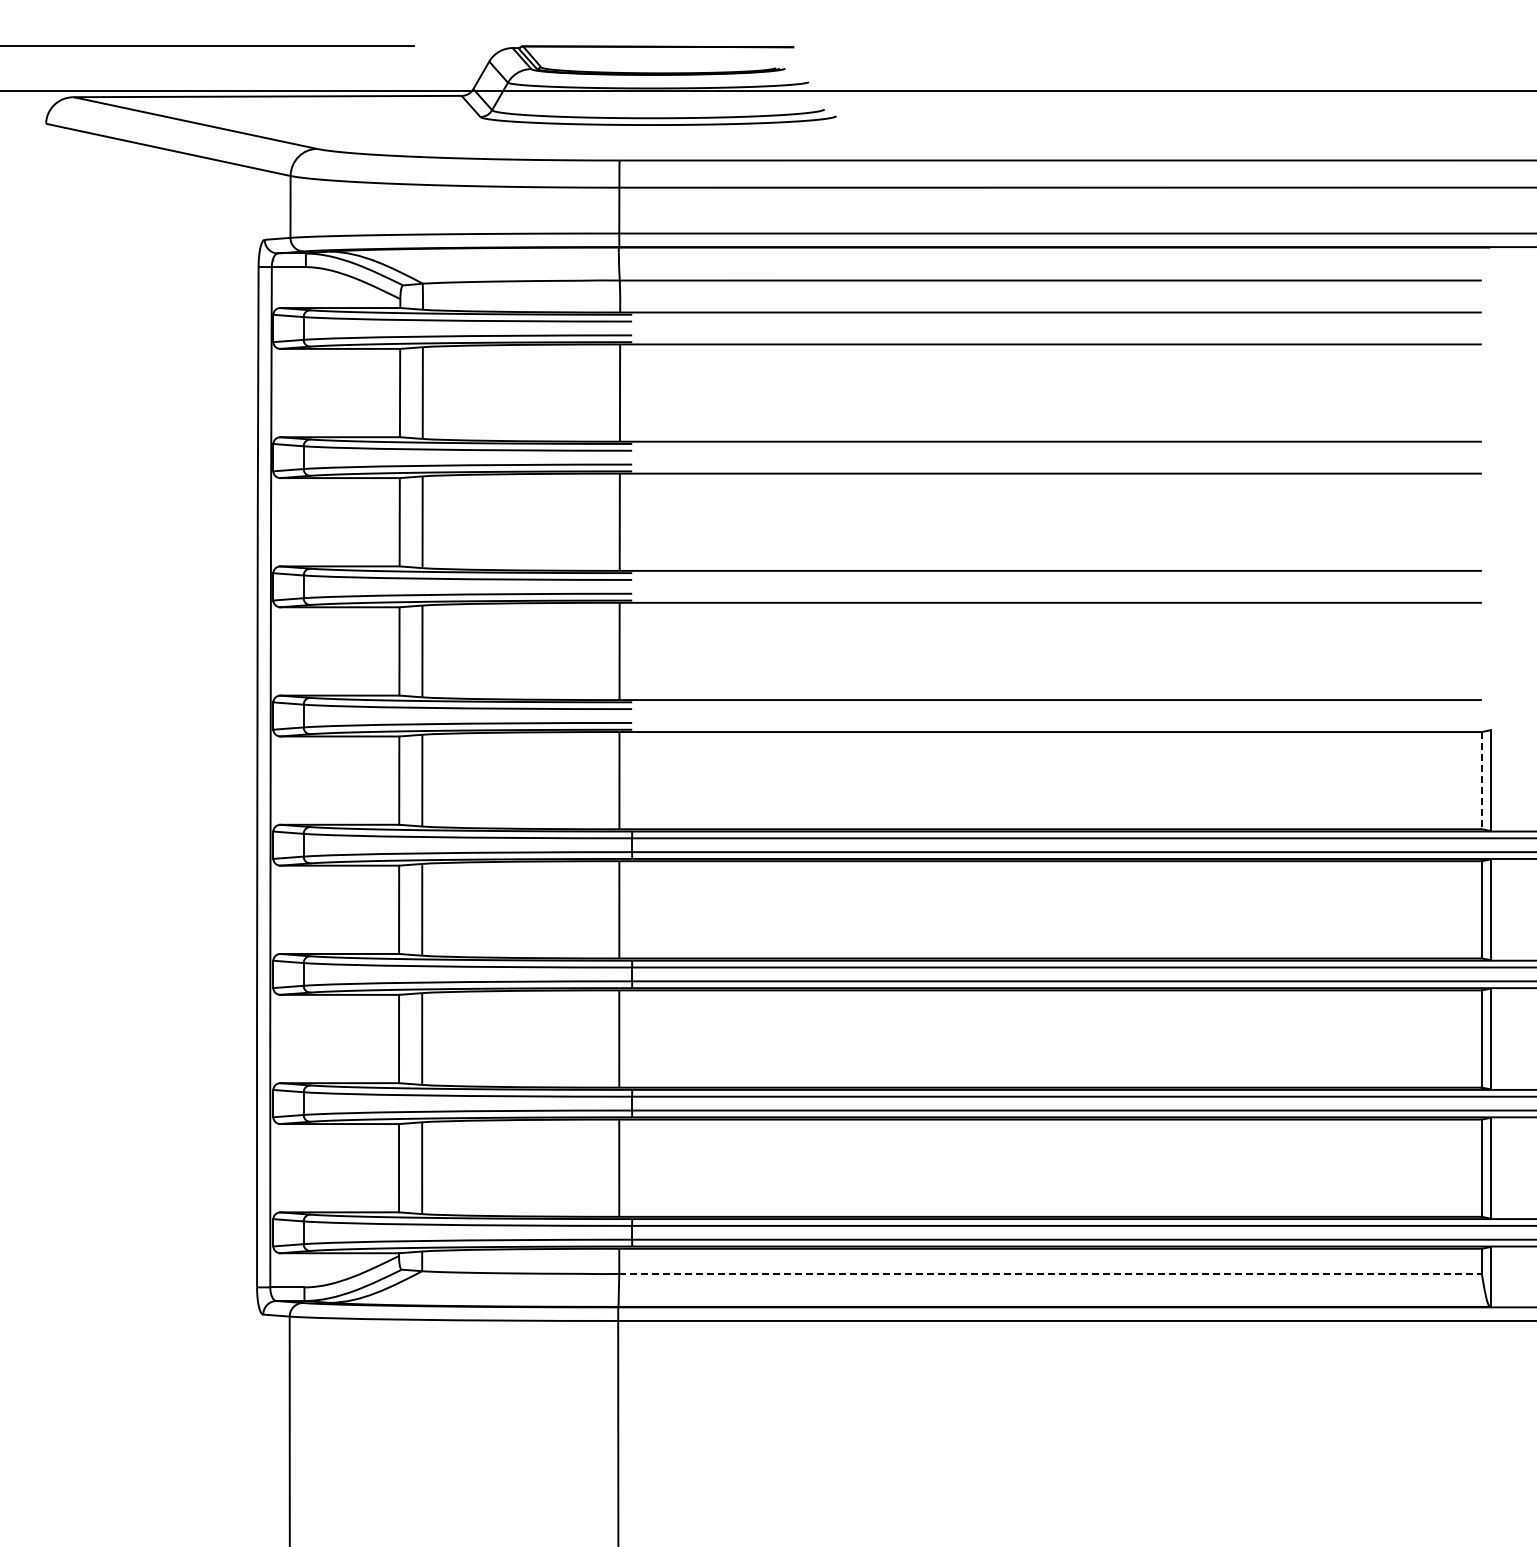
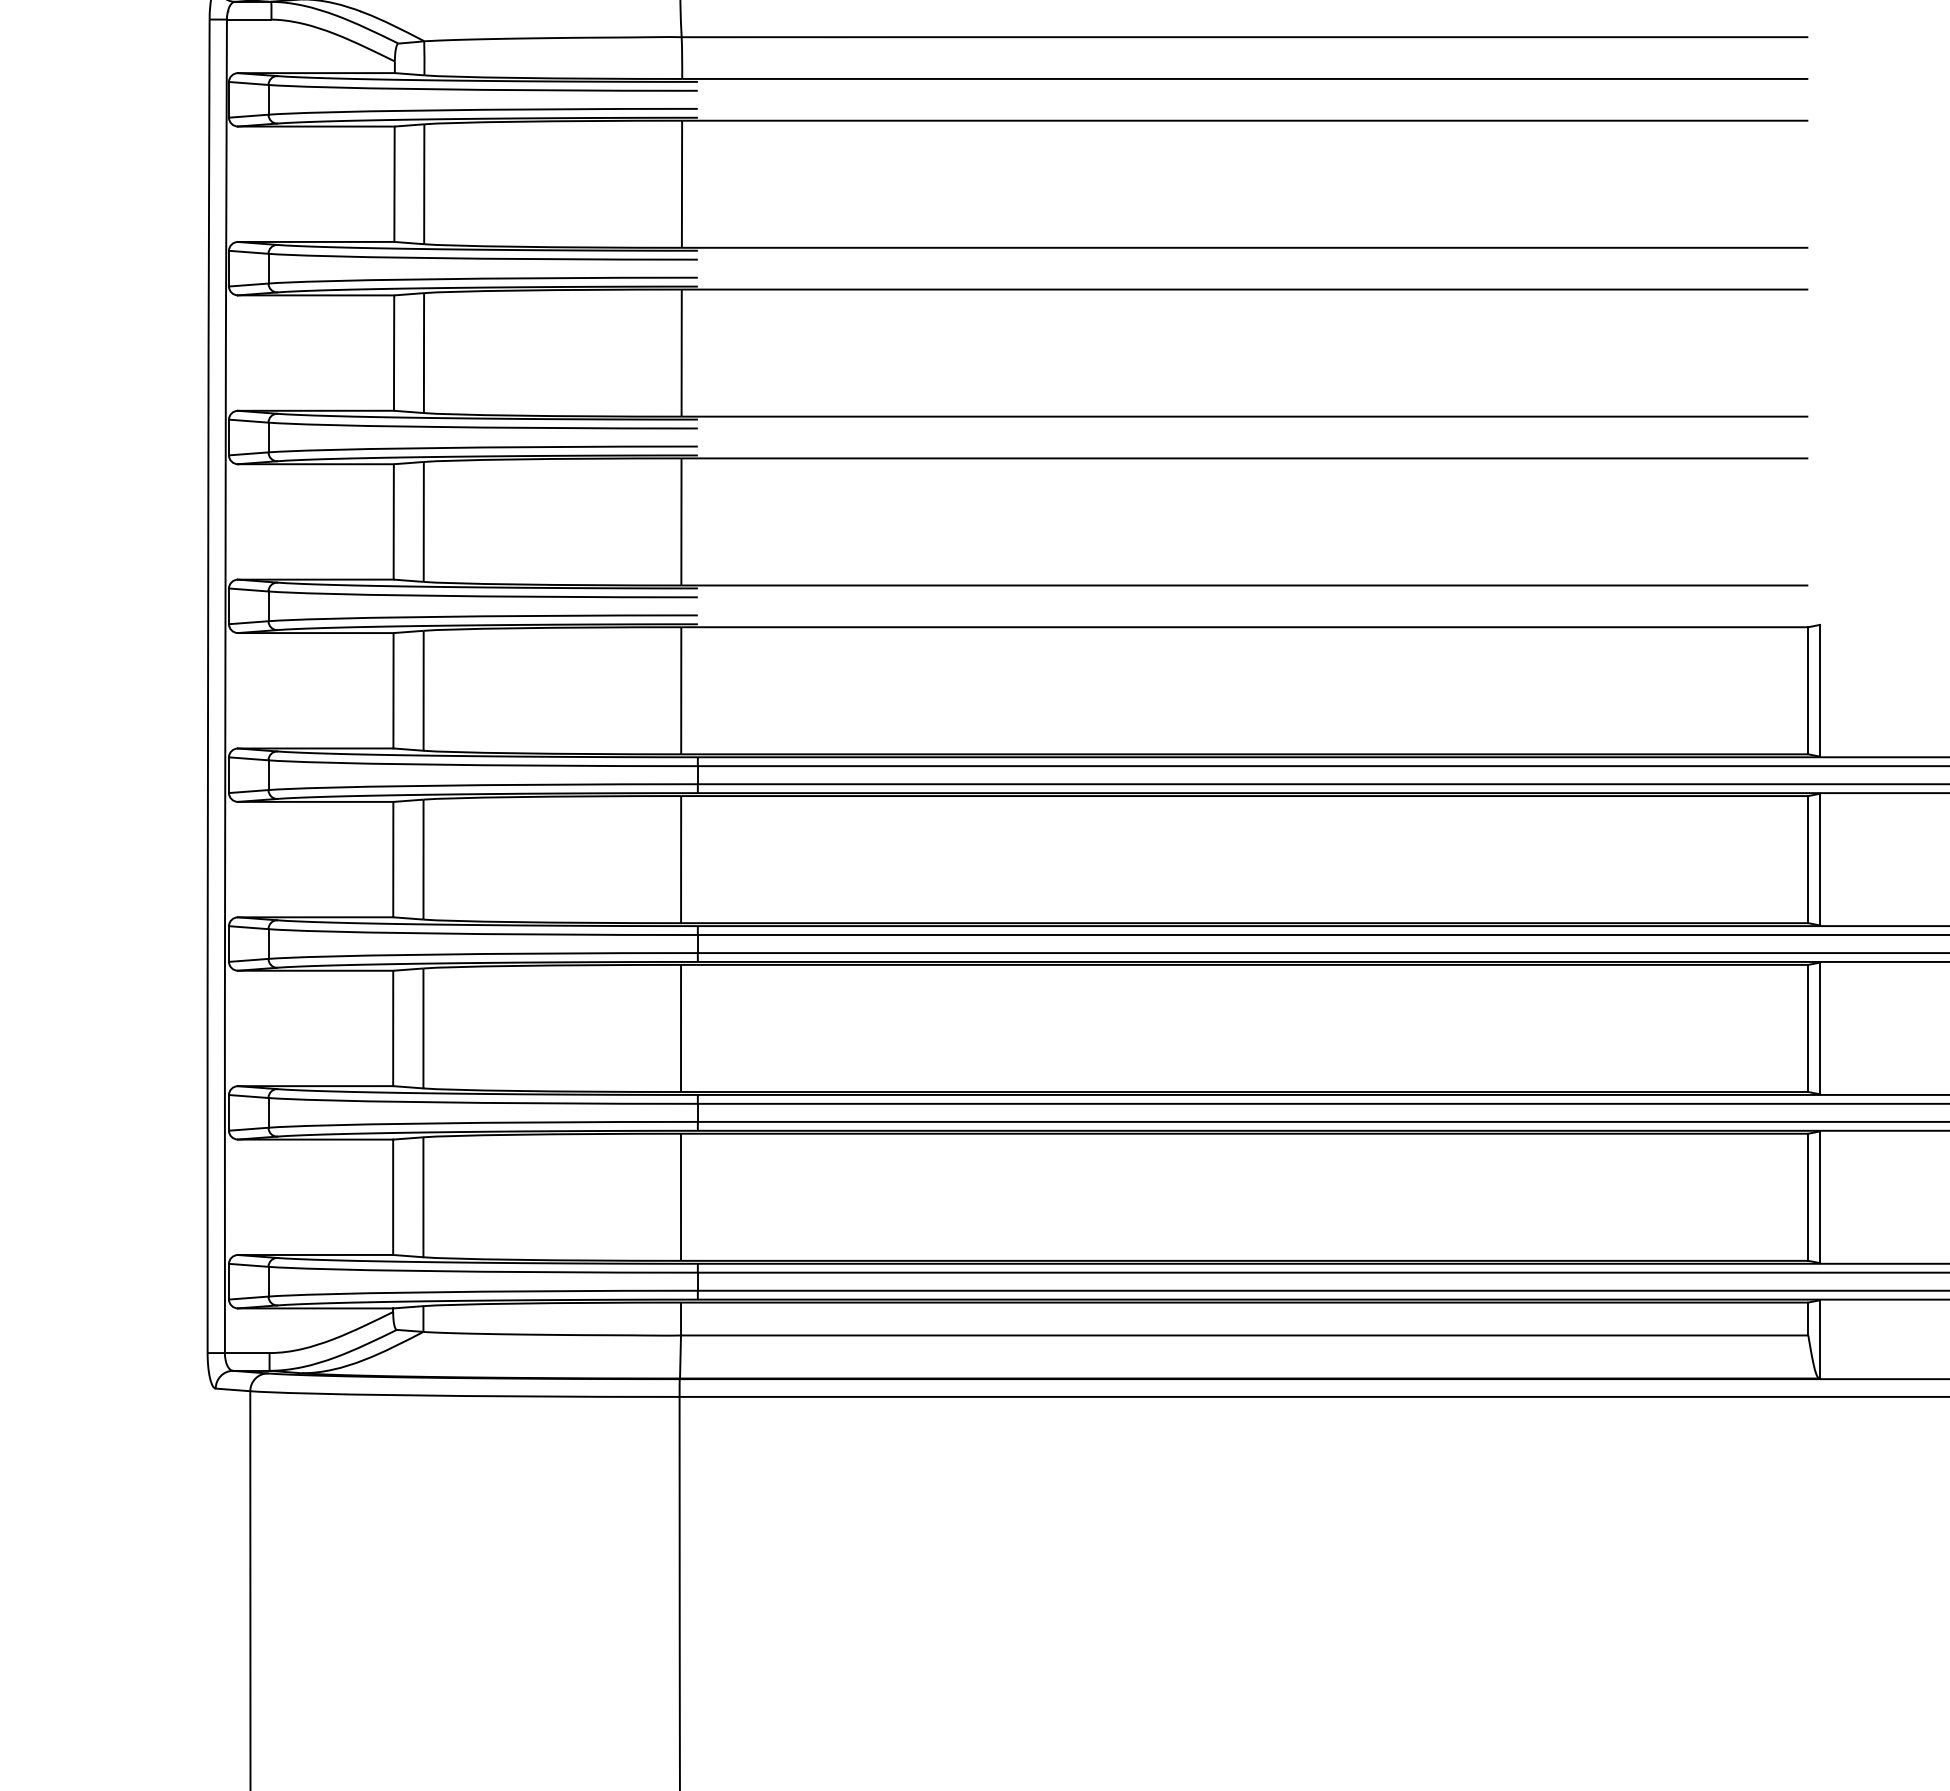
line: (1481, 780) -> (1807, 690), dashed -> solid
arc: (1050, 1273) -> (1244, 1334), dashed -> solid

